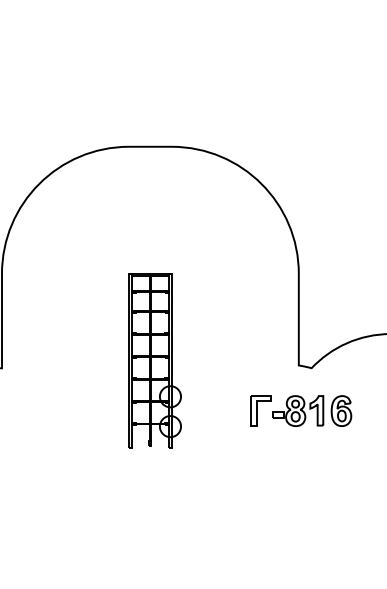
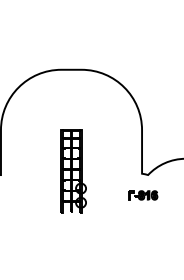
part: (299, 411) -> (142, 195), size x0.6

